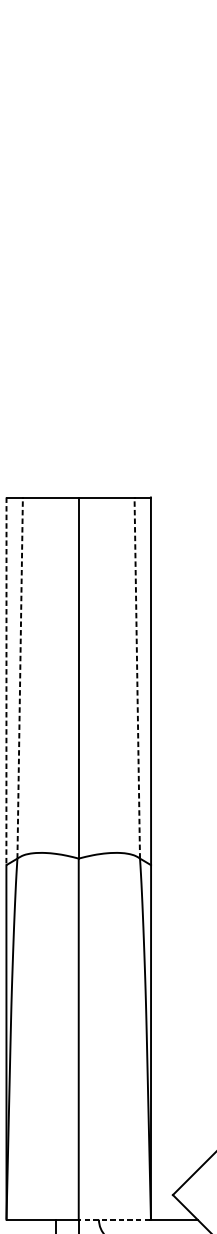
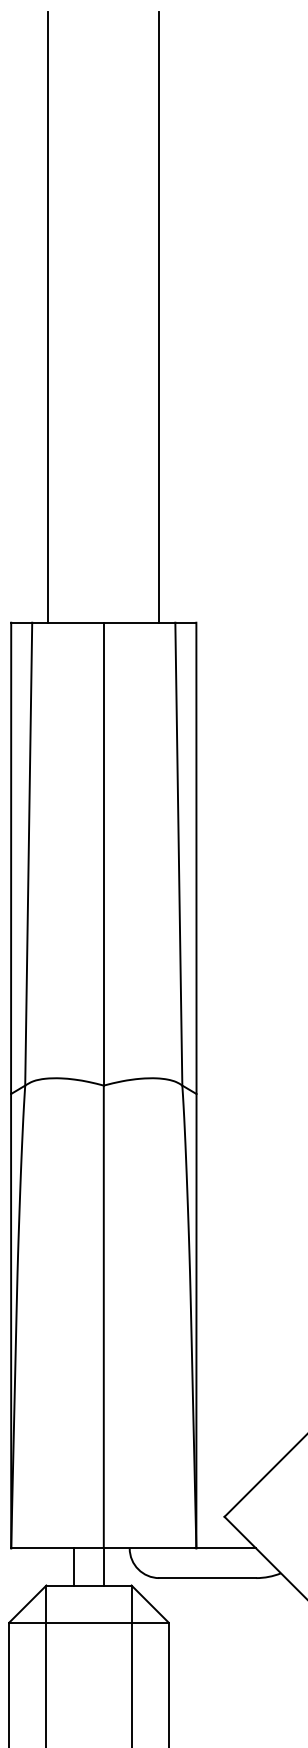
line: (35, 258) -> (48, 316), added
line: (122, 258) -> (159, 316), added
line: (19, 677) -> (28, 853), dashed -> solid
line: (137, 677) -> (178, 853), dashed -> solid
line: (6, 681) -> (11, 858), dashed -> solid
line: (114, 1219) -> (149, 1548), dashed -> solid

